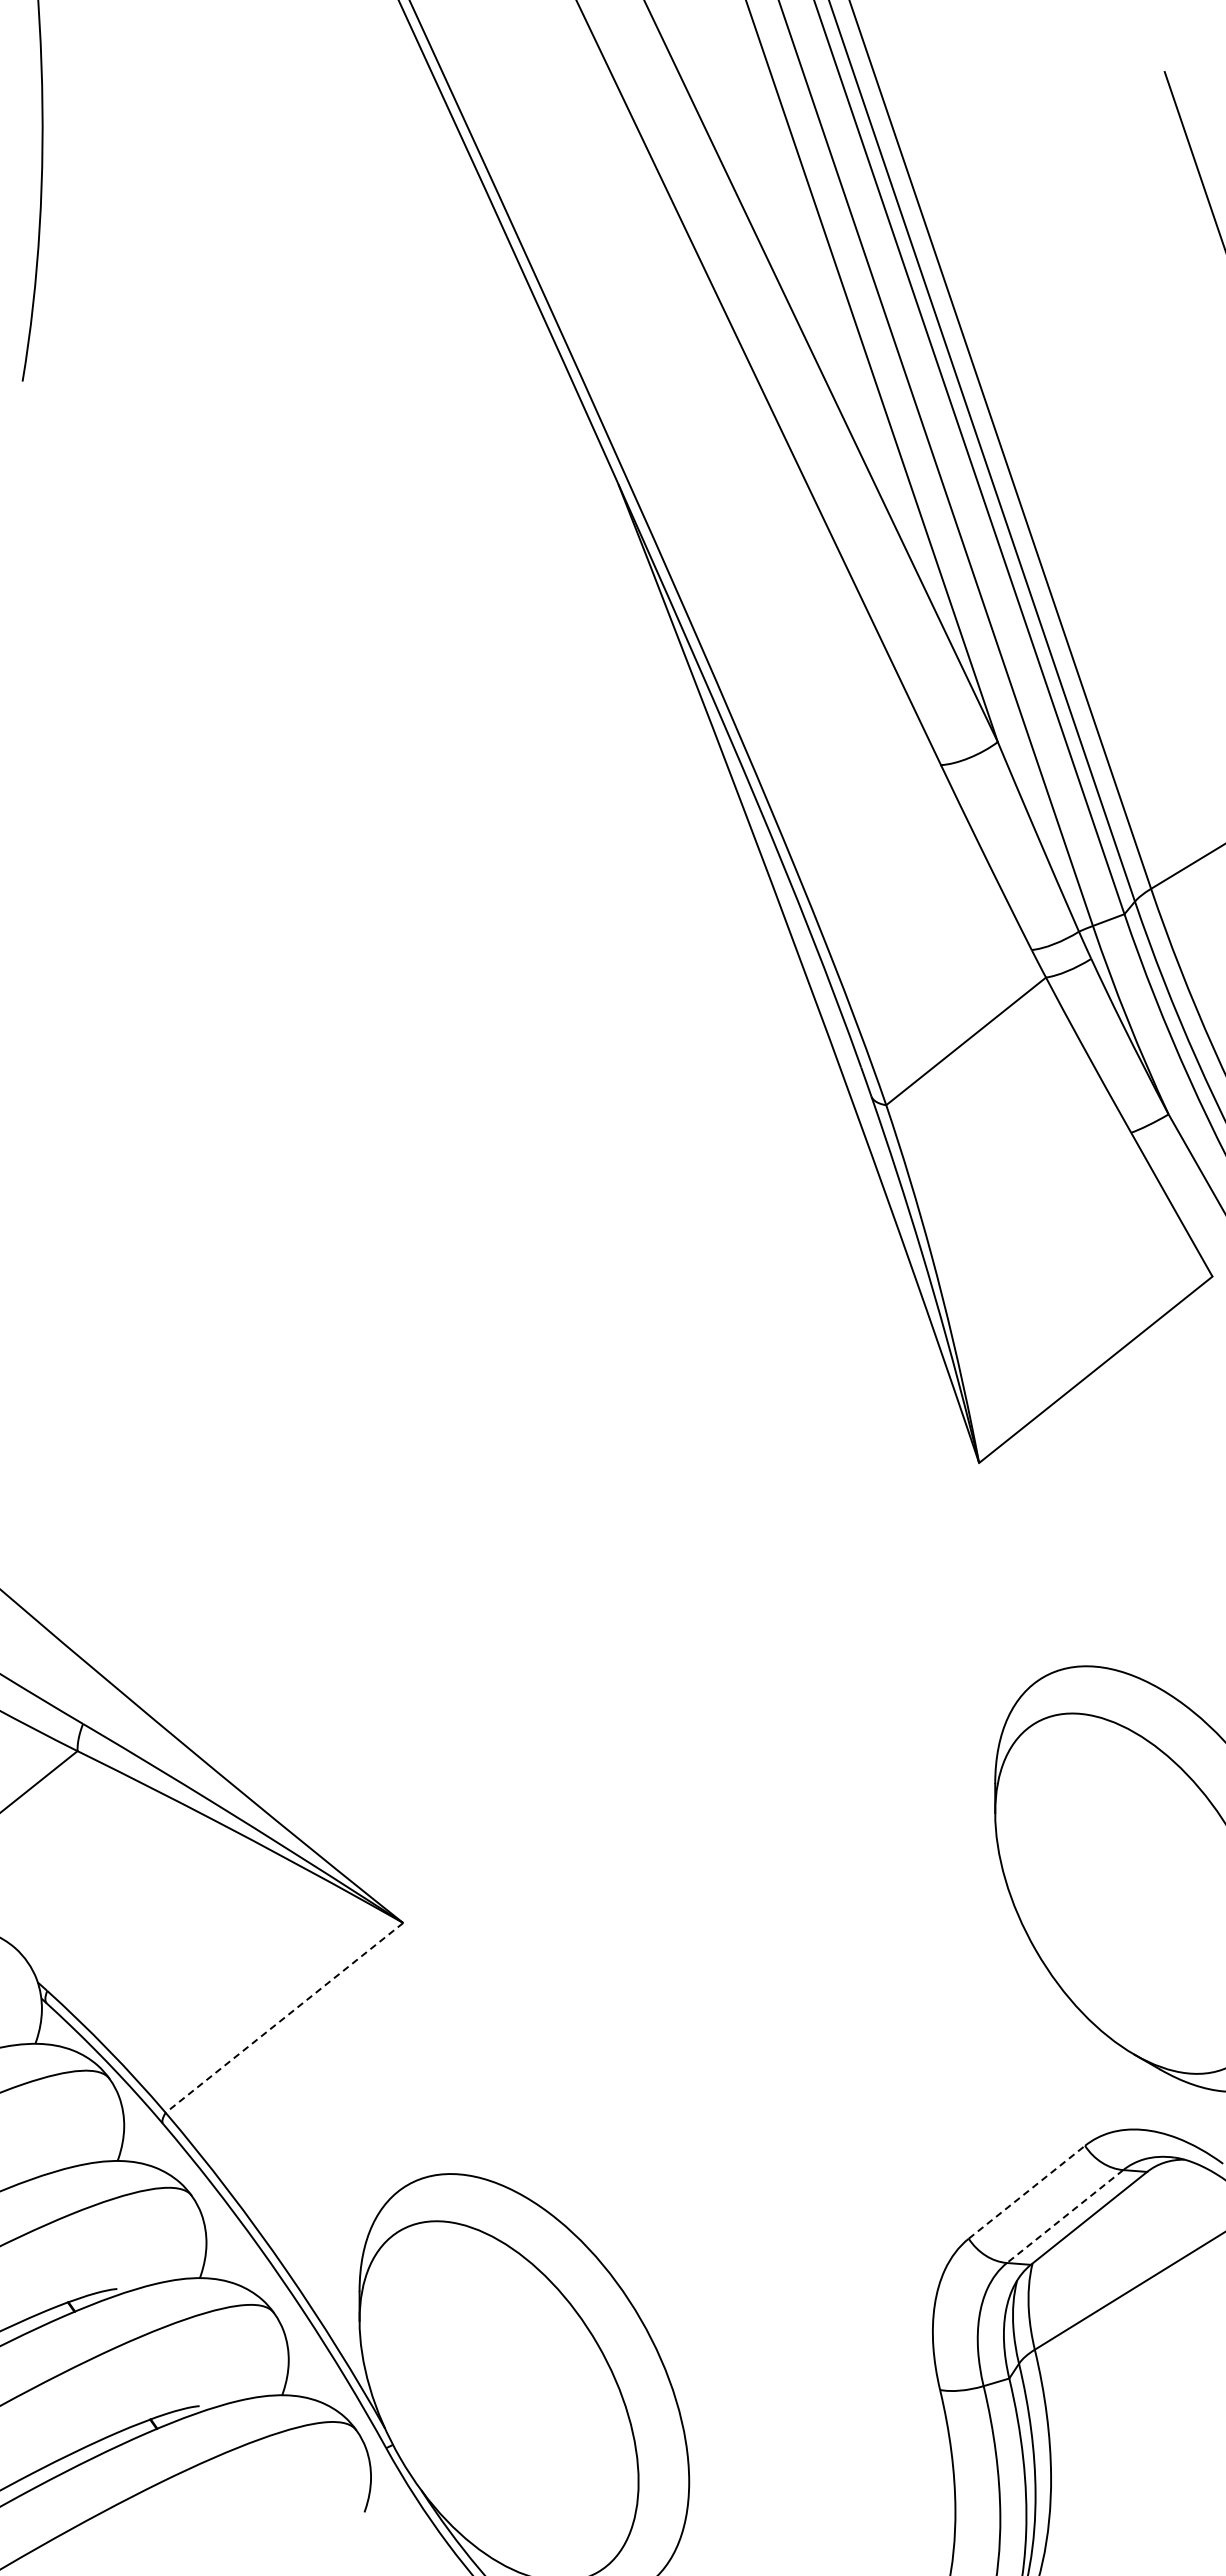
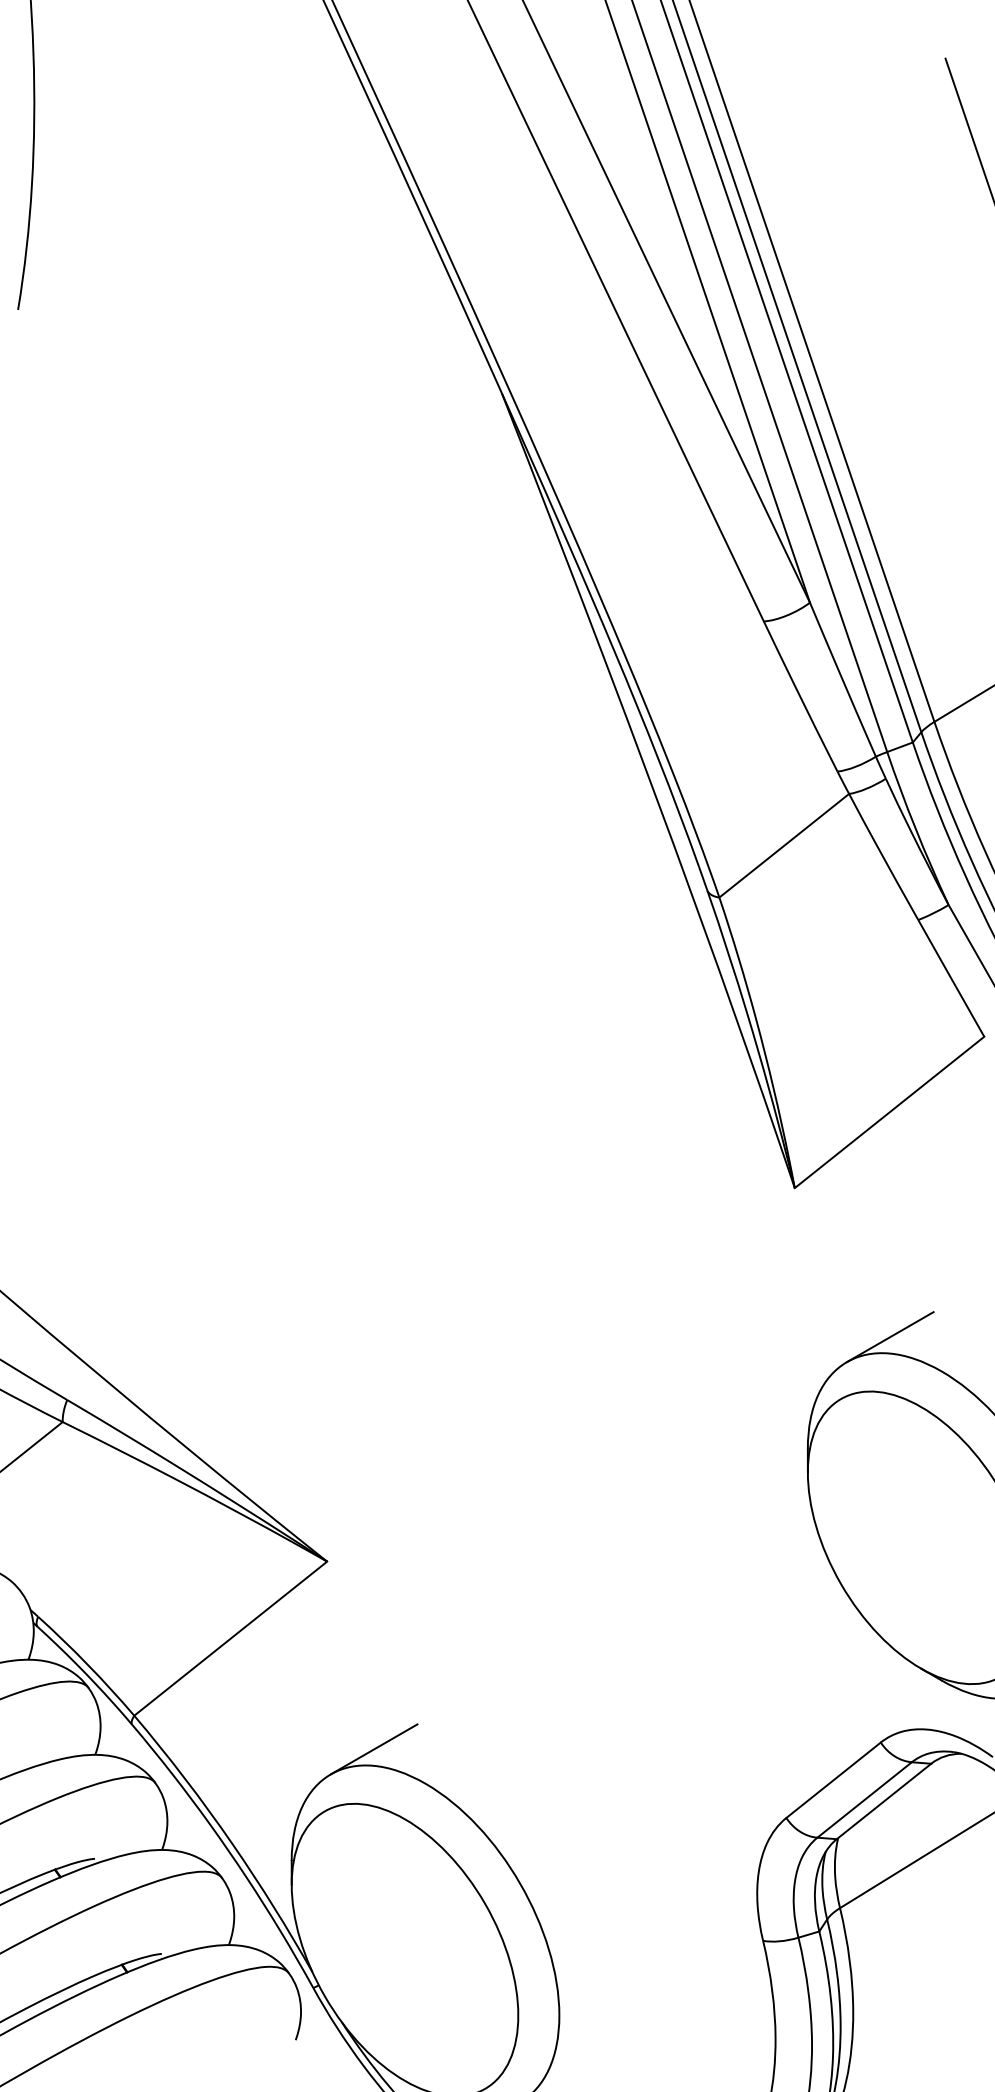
line: (1096, 1646) -> (890, 1337), added
line: (284, 2018) -> (230, 1639), dashed -> solid
line: (460, 2153) -> (373, 1748), added
line: (1027, 2191) -> (834, 1779), dashed -> solid
line: (1064, 2216) -> (864, 1799), dashed -> solid

